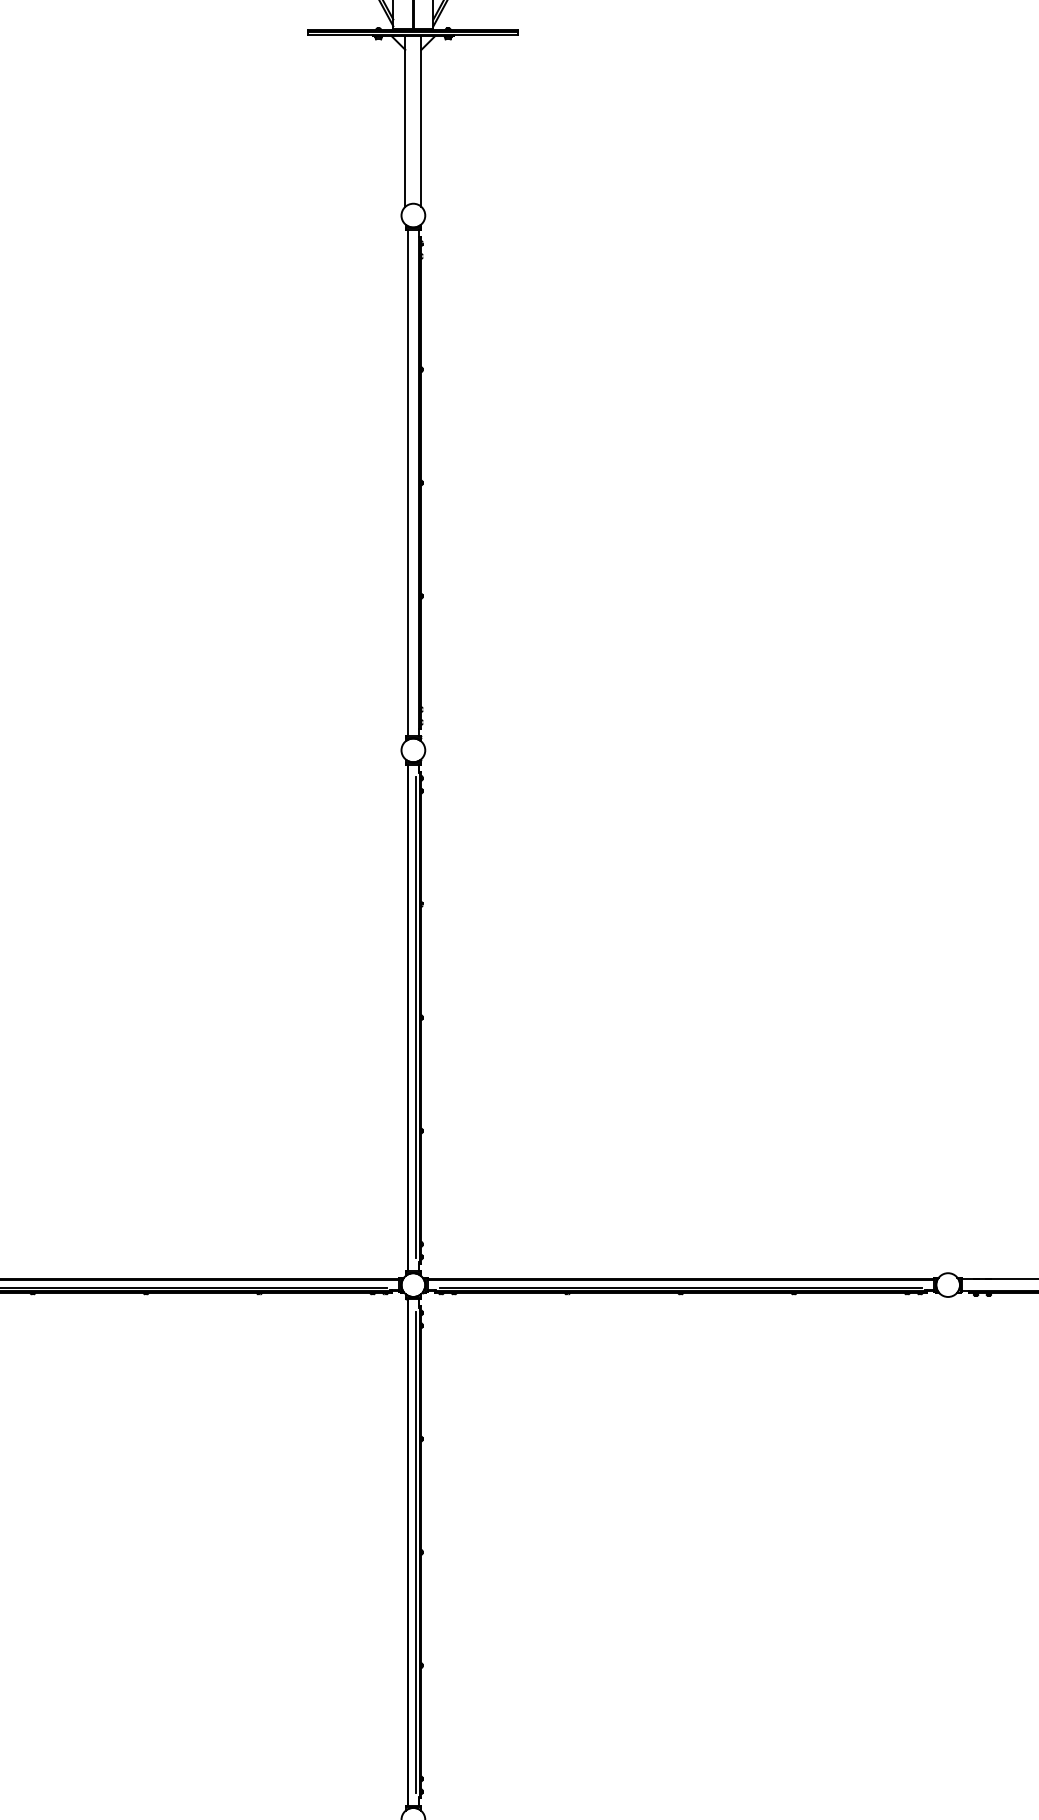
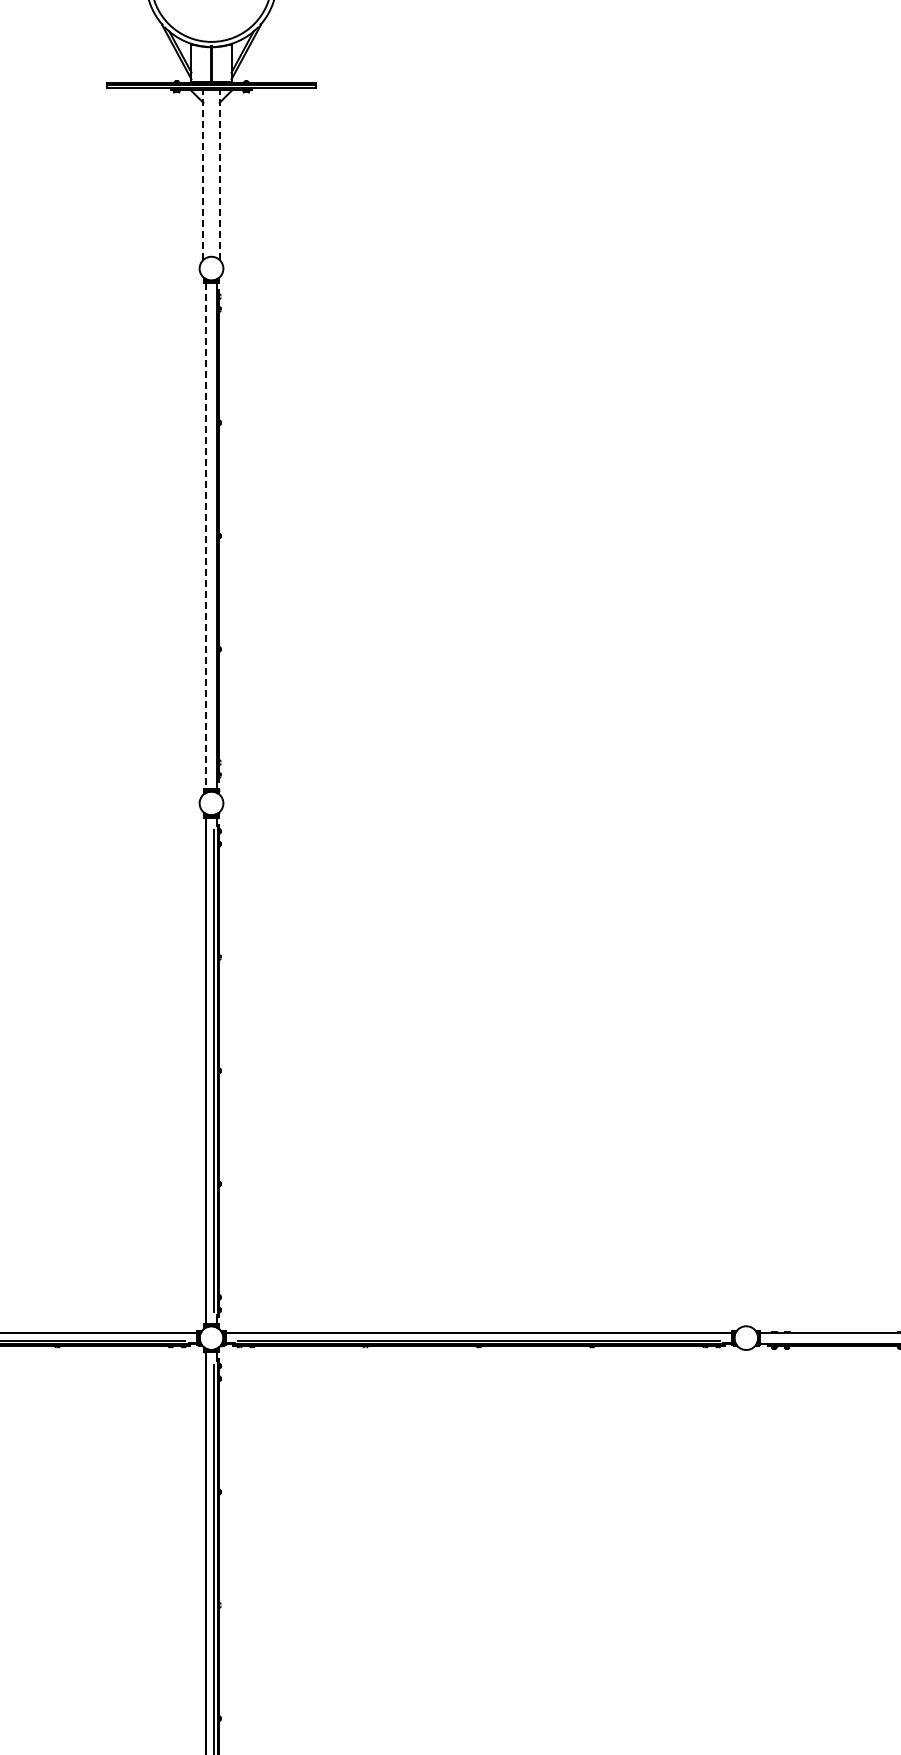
line: (405, 121) -> (203, 174), solid -> dashed
line: (421, 121) -> (219, 174), solid -> dashed
line: (407, 483) -> (205, 536), solid -> dashed

